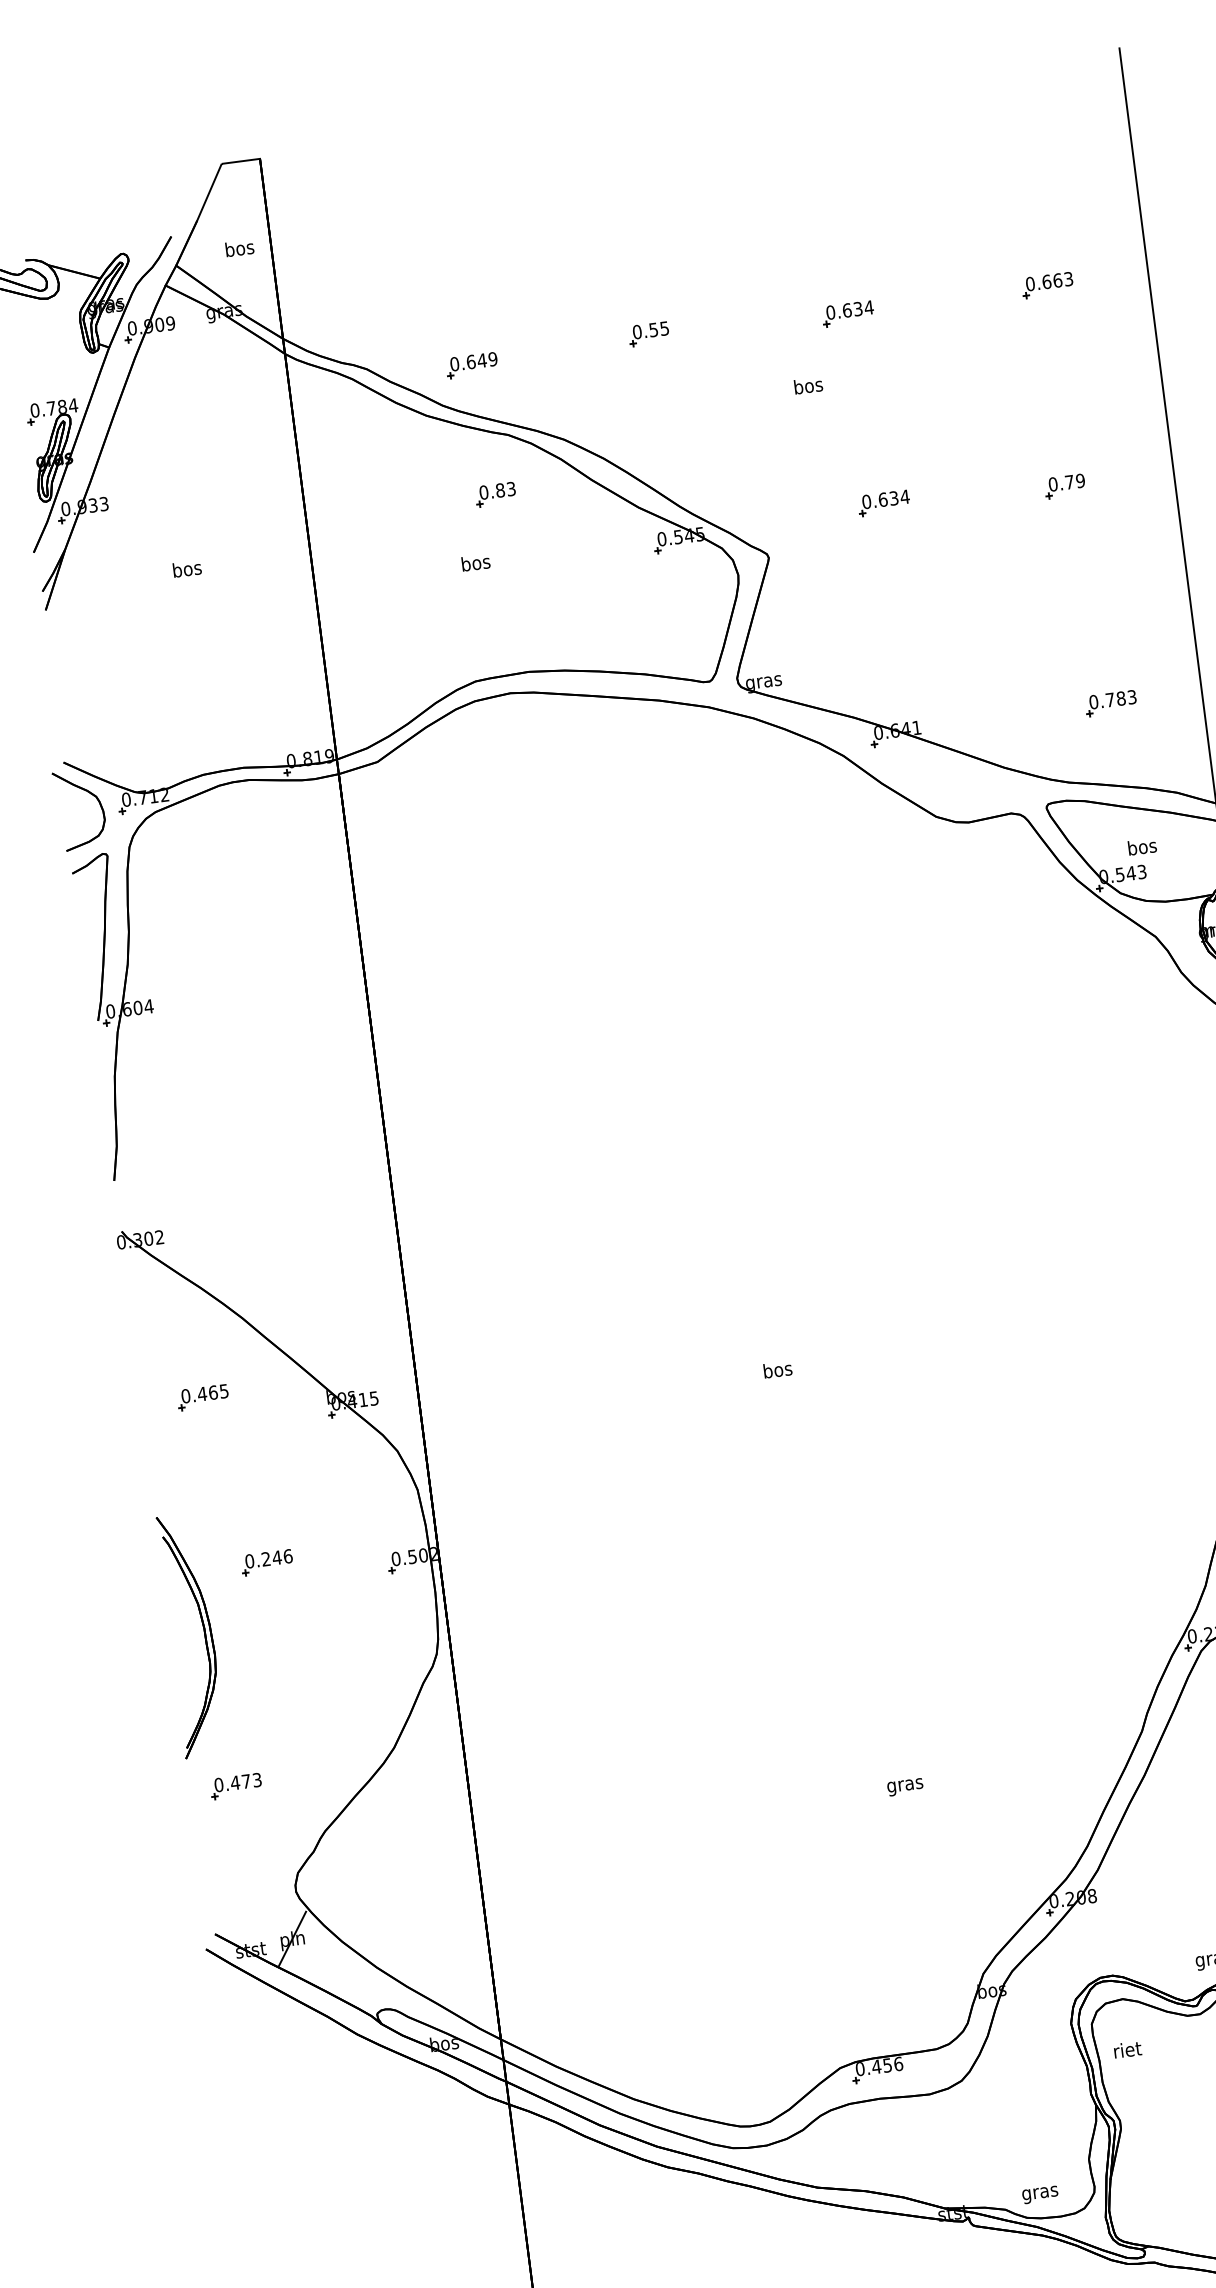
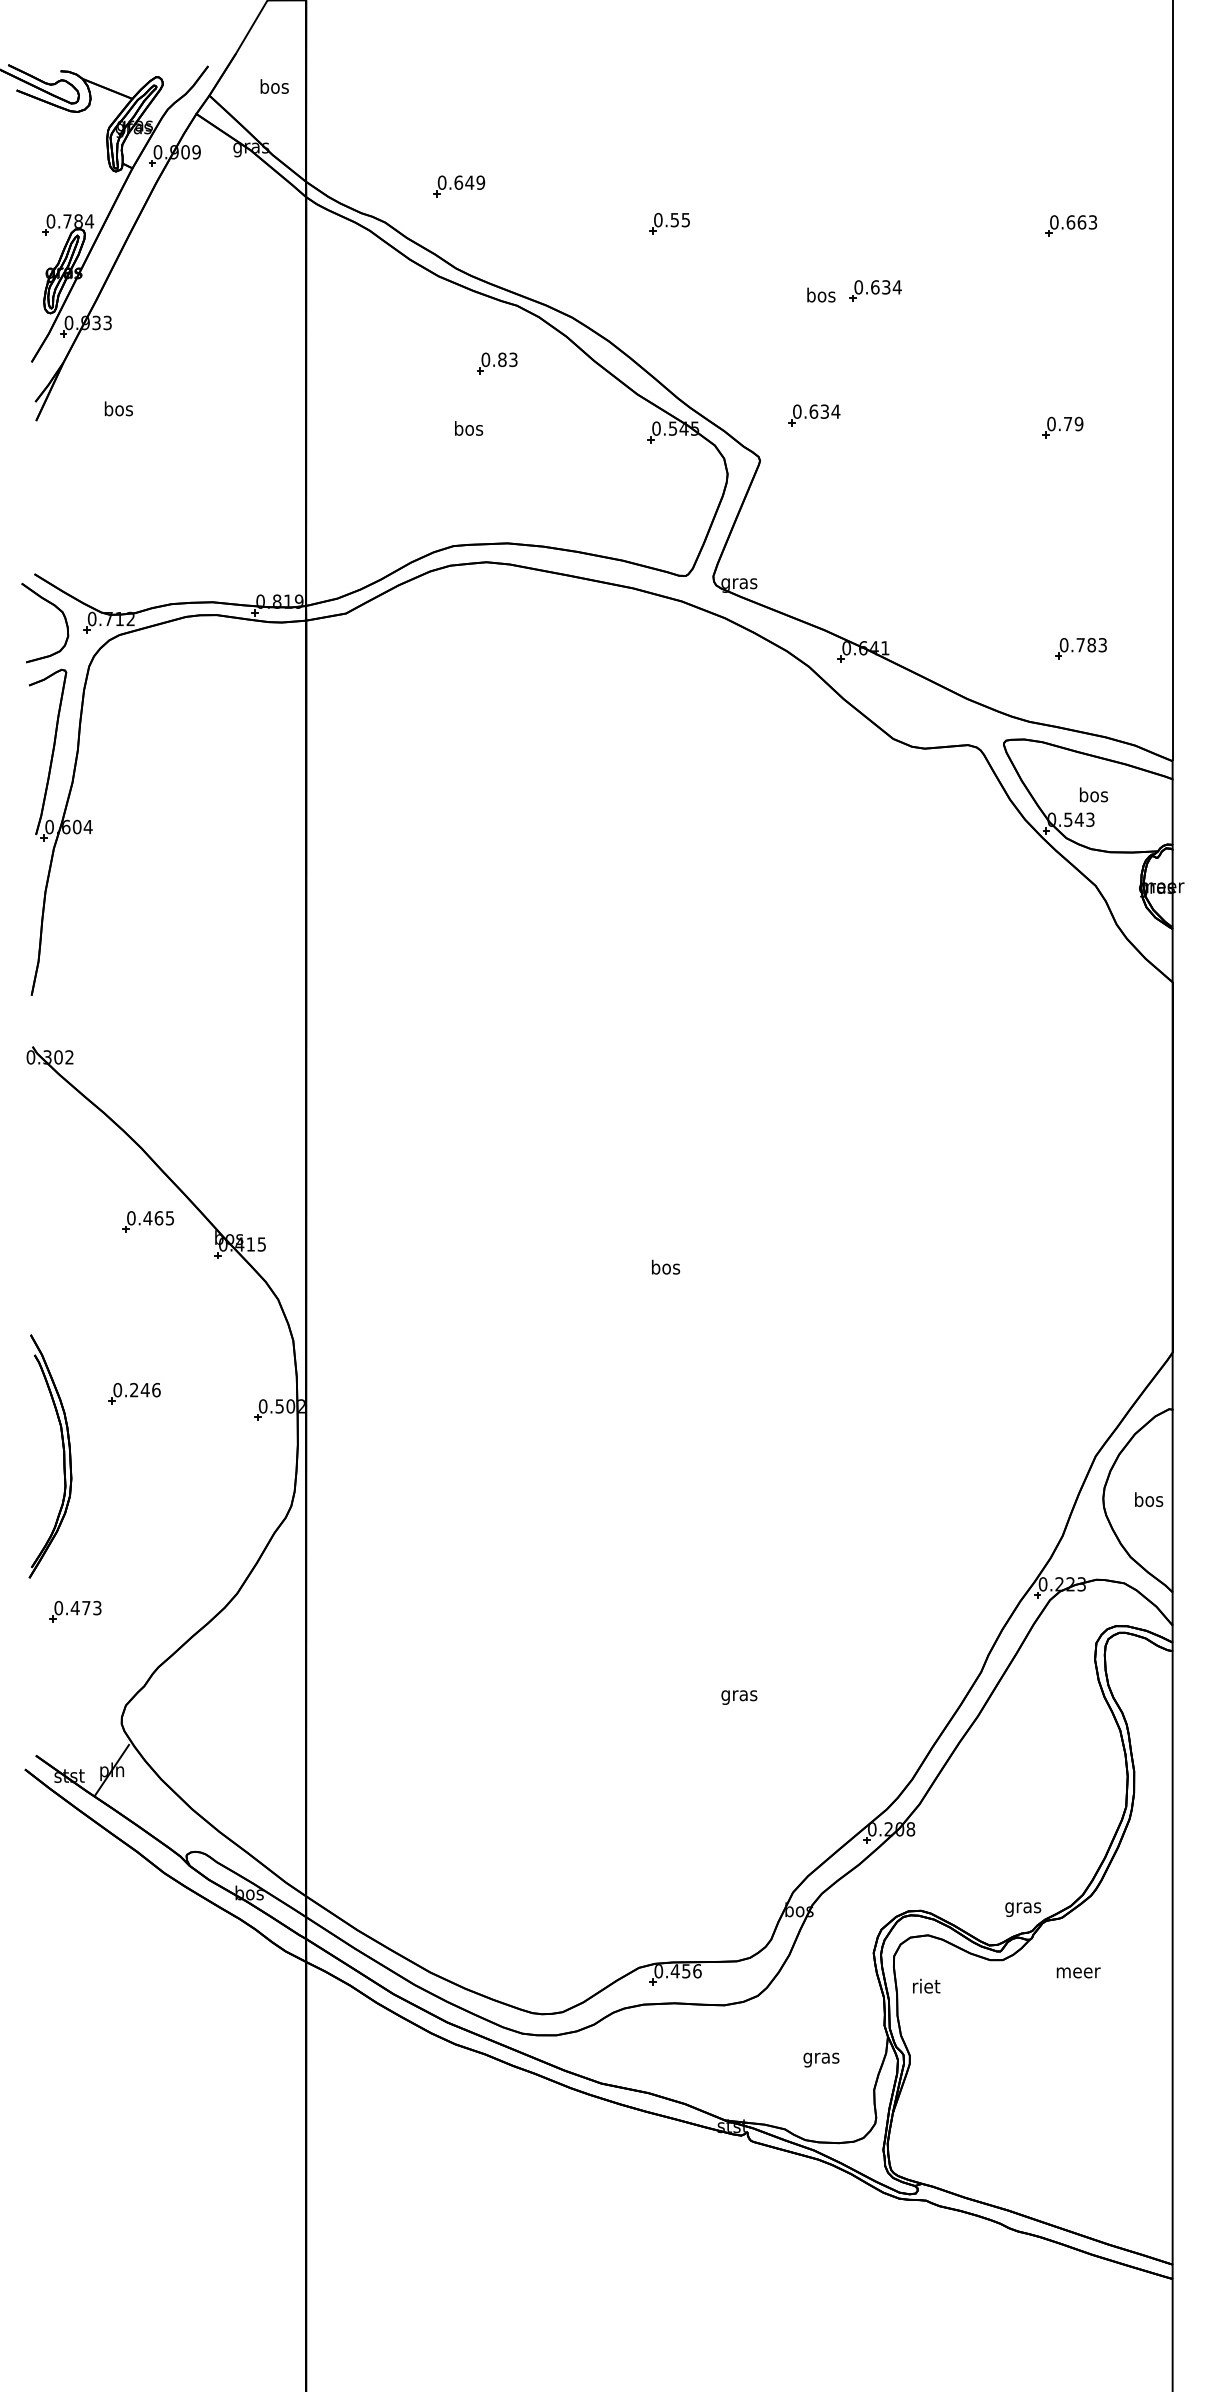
part: (847, 313) -> (875, 290), moved
part: (472, 365) -> (459, 186), moved
part: (884, 503) -> (814, 415), moved
text: (186, 568) -> (118, 408), moved
part: (202, 1397) -> (147, 1221), moved
text: (1040, 2194) -> (821, 2059), moved

